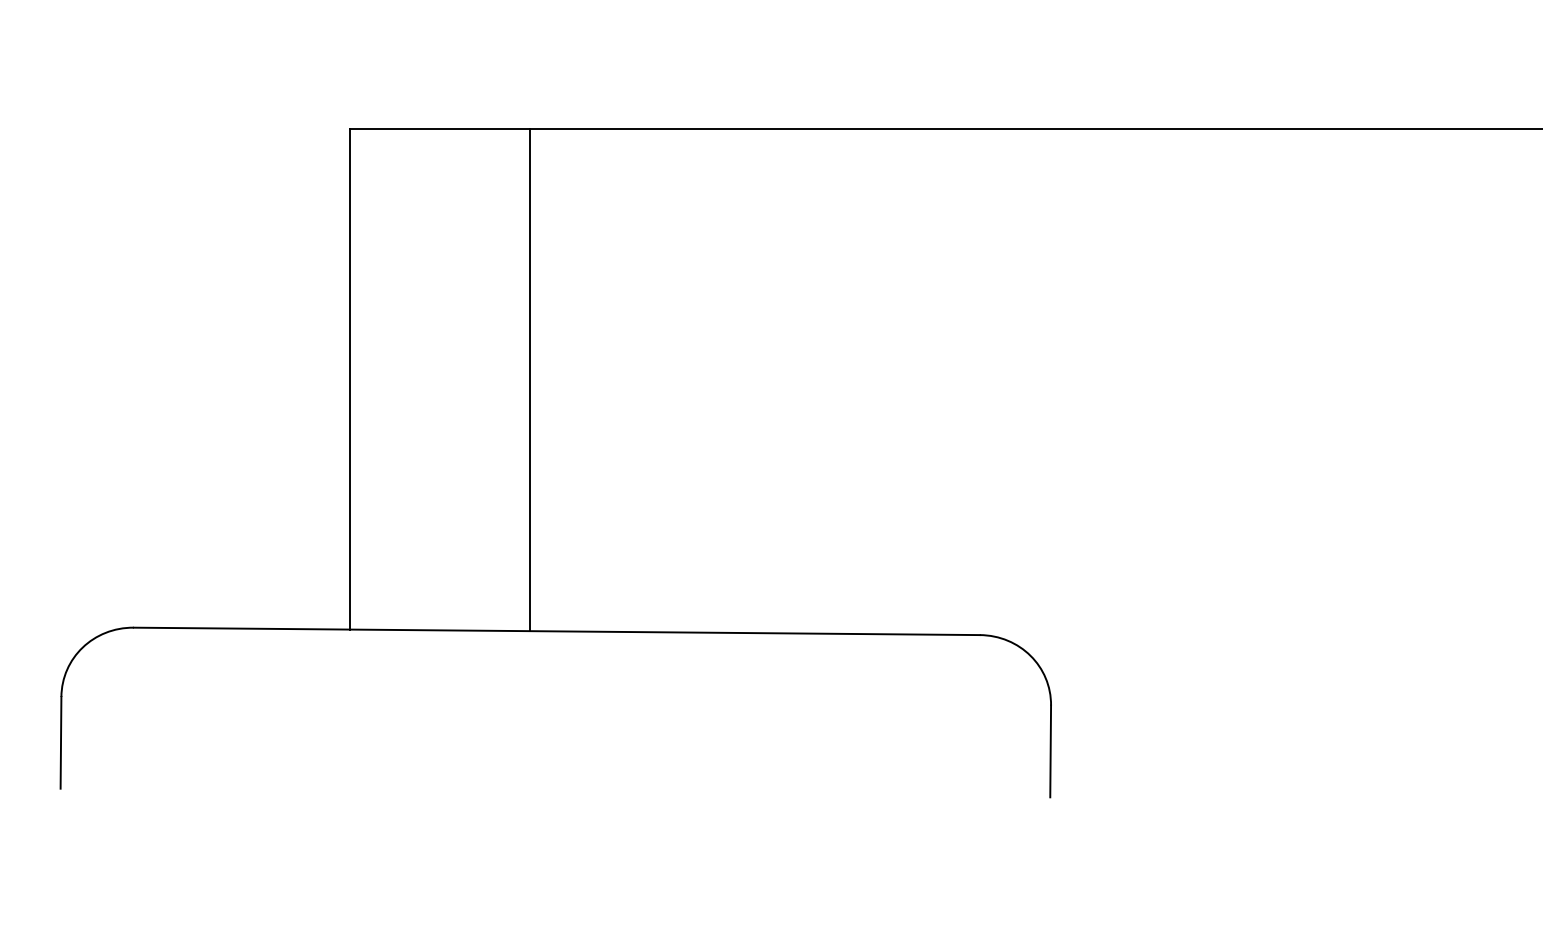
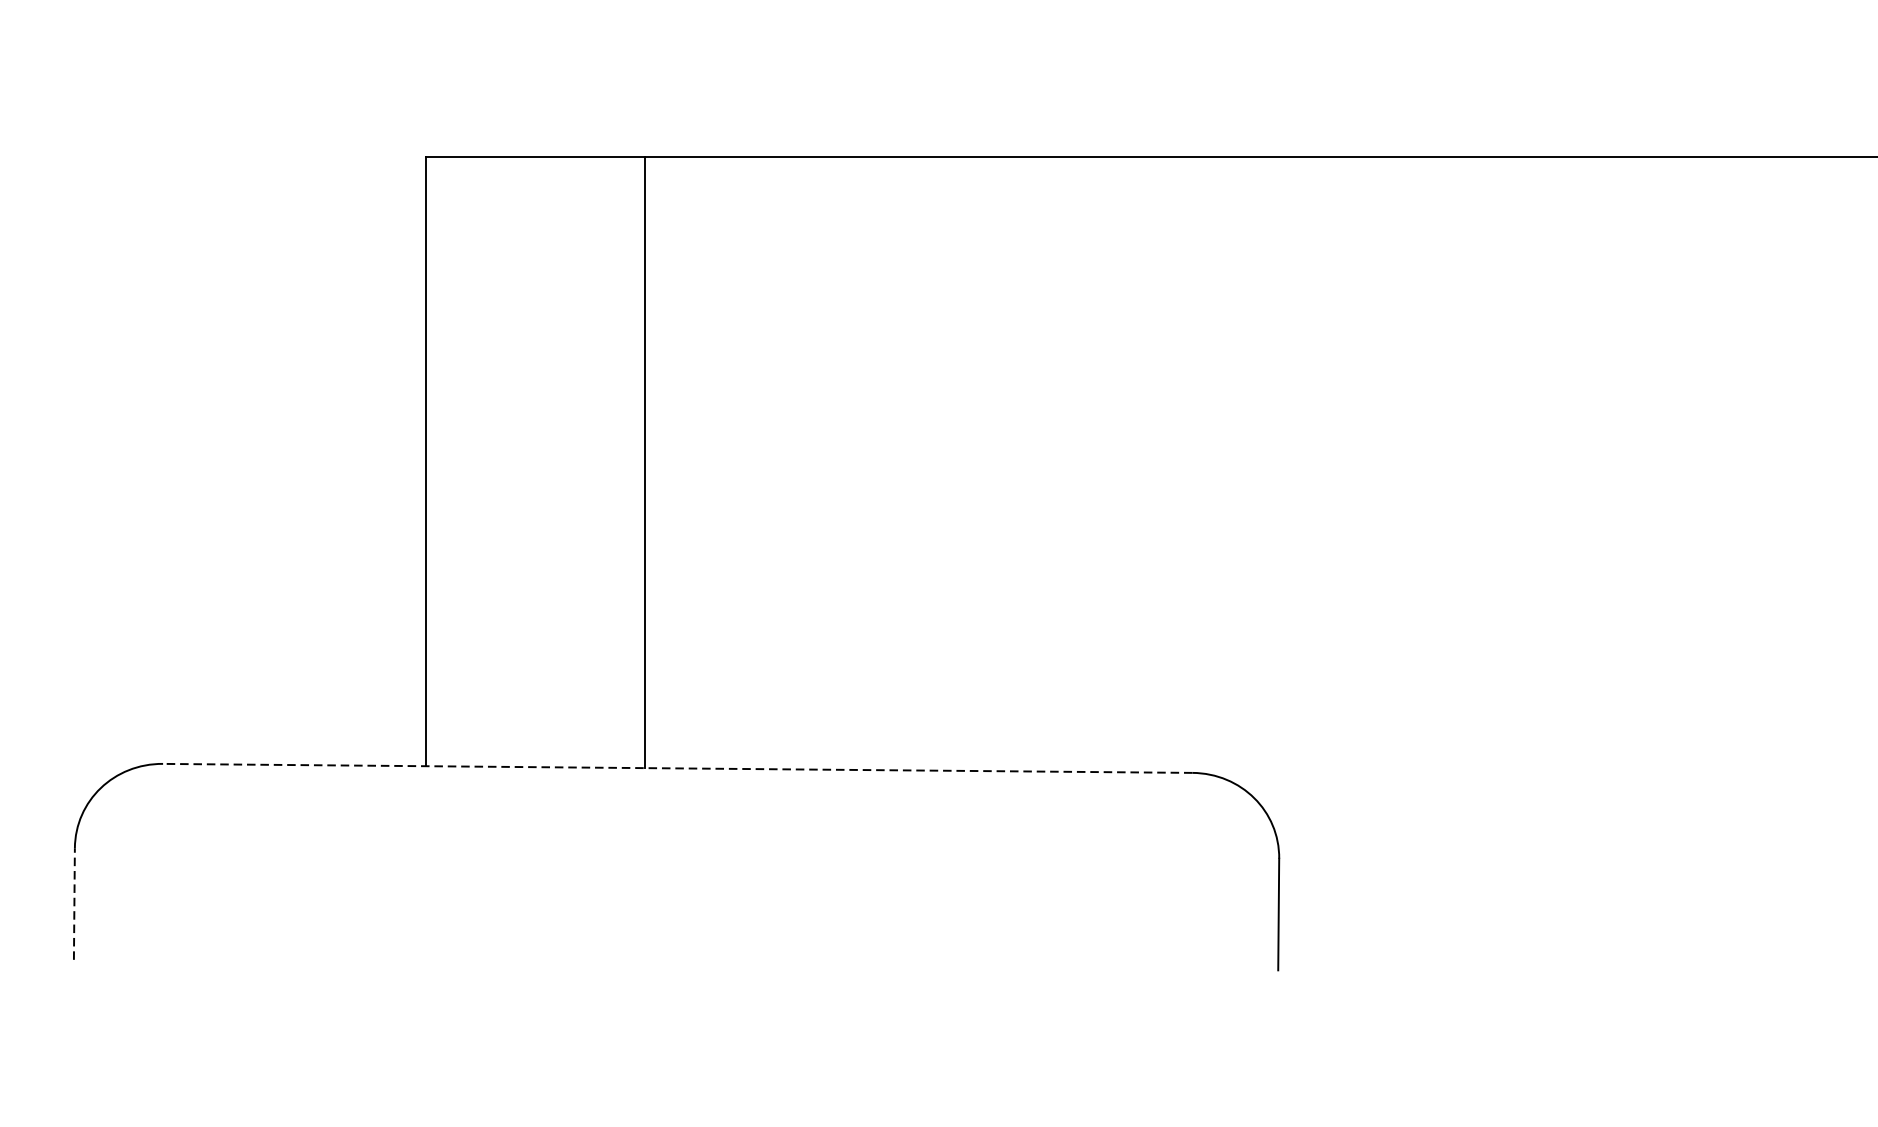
line: (556, 631) -> (677, 768), solid -> dashed
line: (61, 742) -> (75, 903), solid -> dashed

